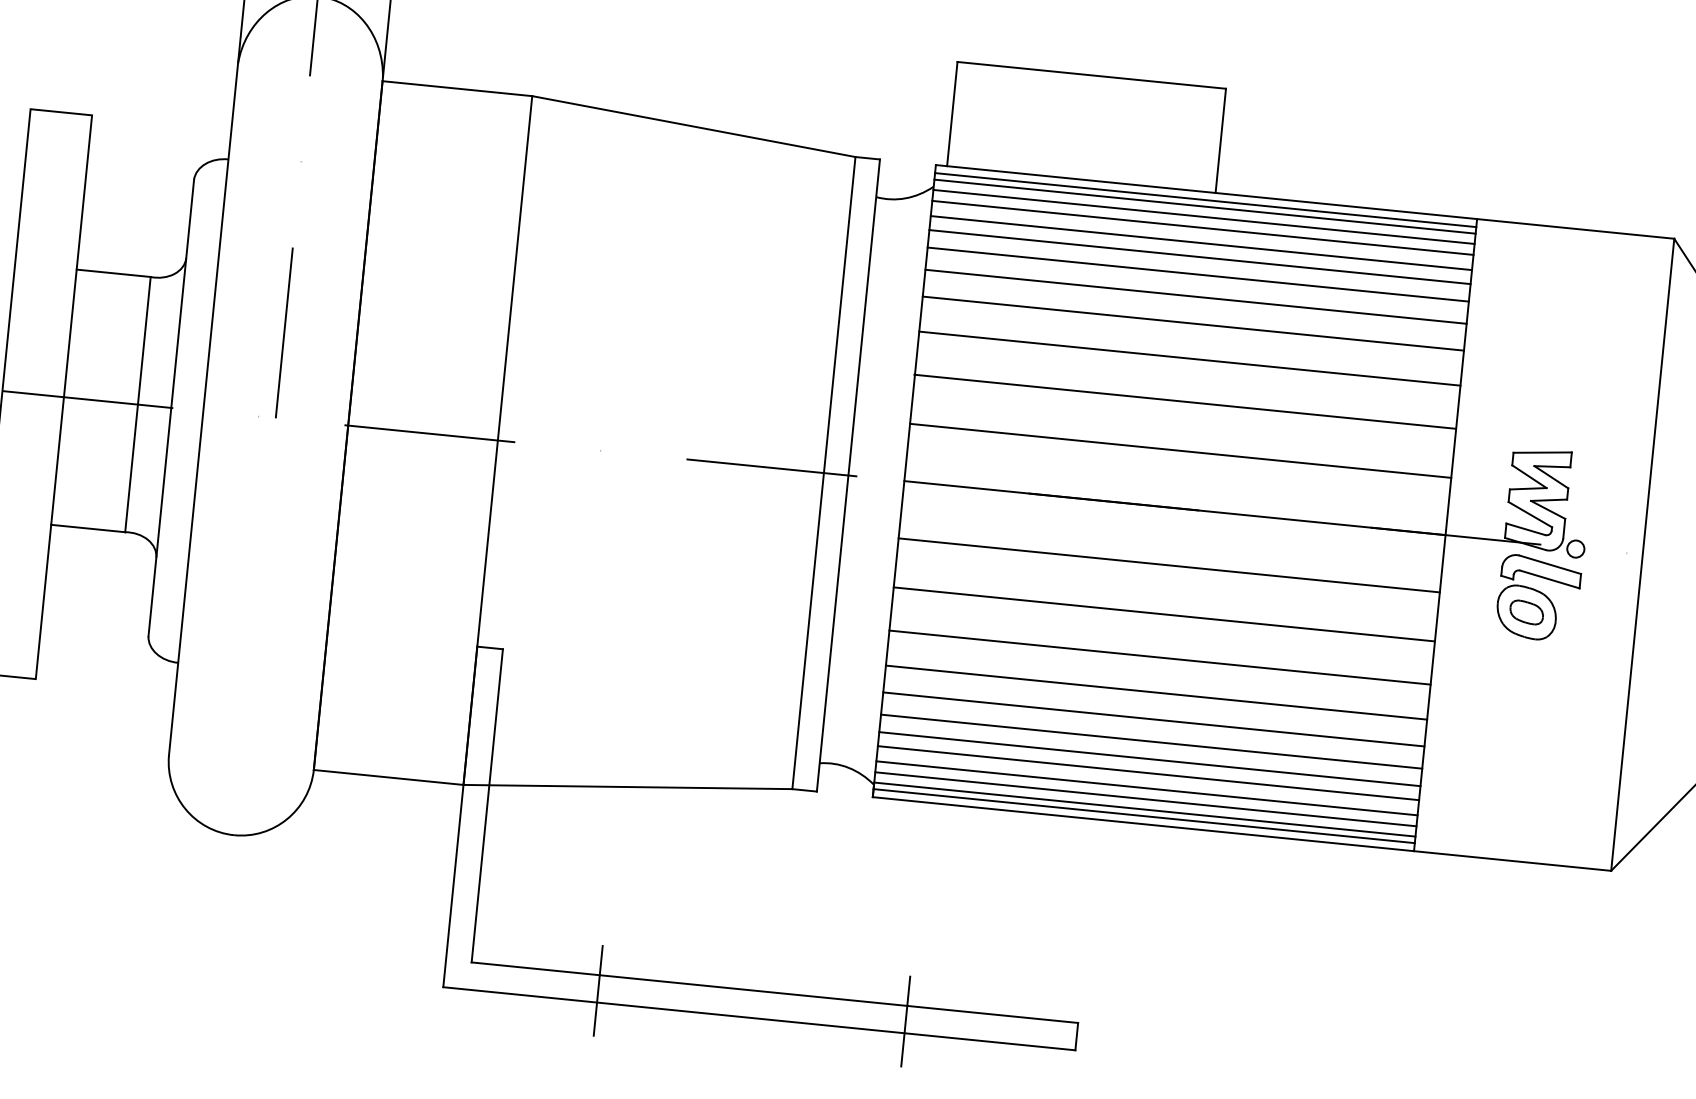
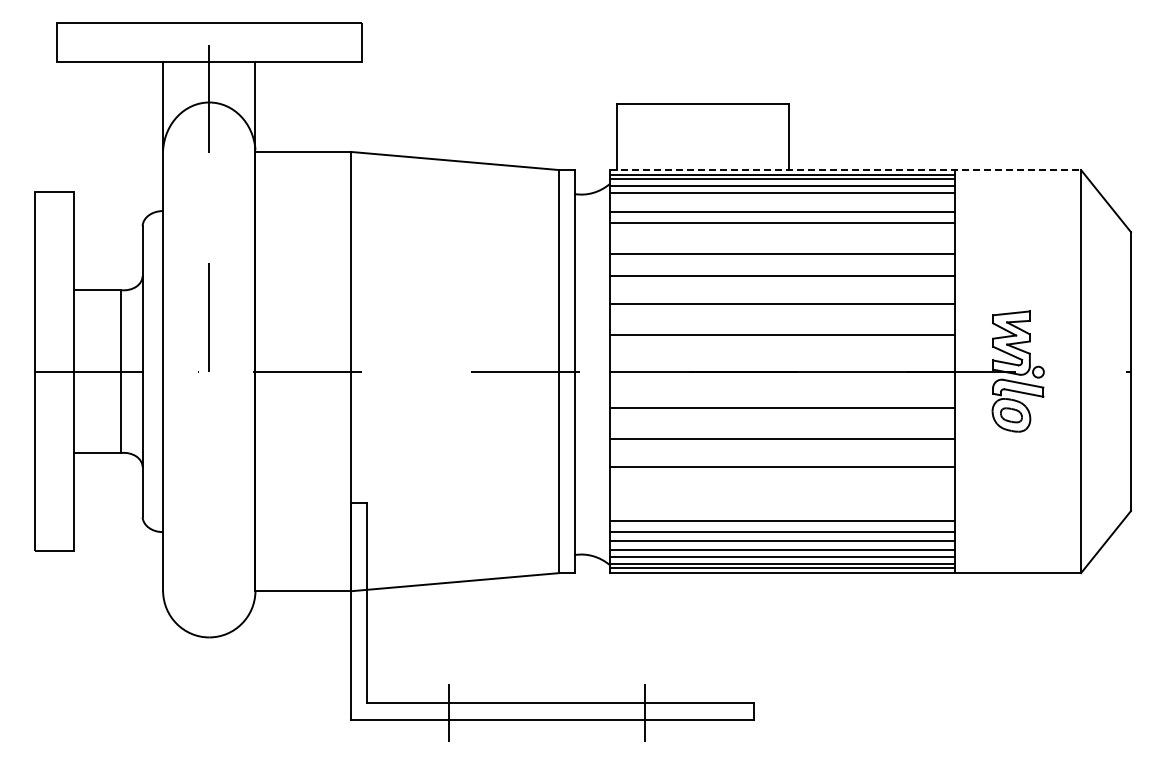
line: (1306, 202) -> (846, 170), solid -> dashed
line: (1201, 242) -> (782, 202), removed
line: (1195, 296) -> (782, 236), removed
line: (1156, 692) -> (782, 489), removed
line: (1153, 719) -> (782, 506), removed

